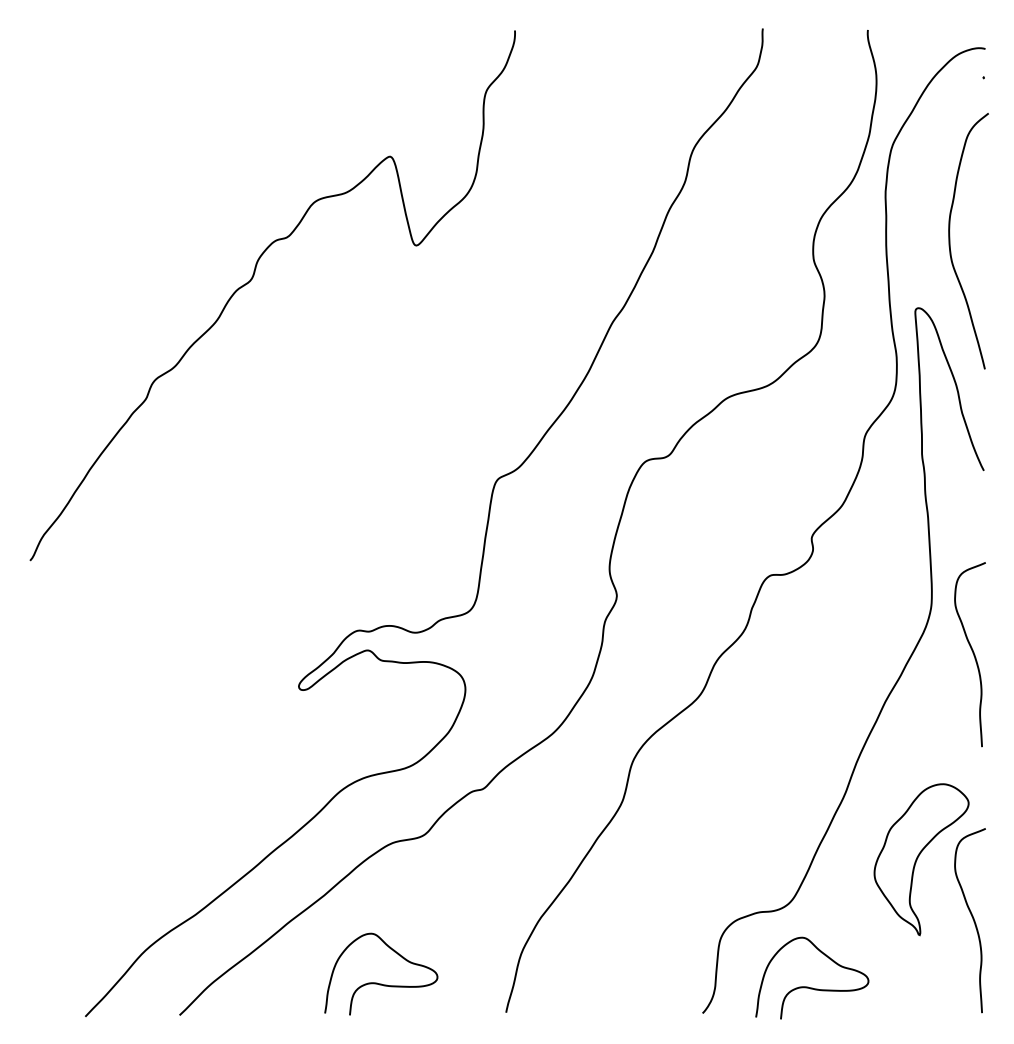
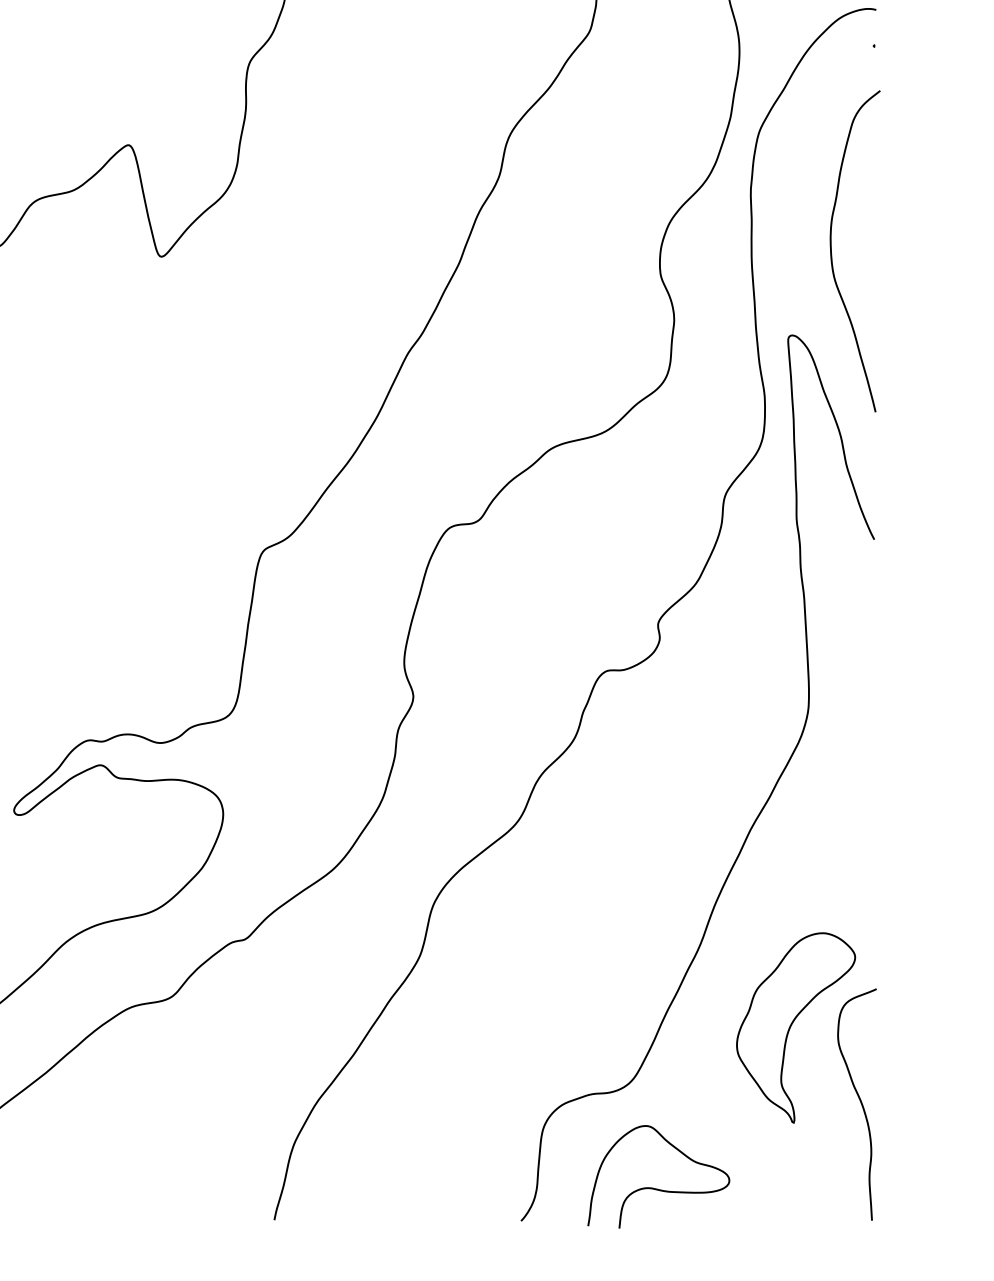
curve: (972, 653) -> (859, 769), removed
curve: (377, 982) -> (112, 1182), removed

